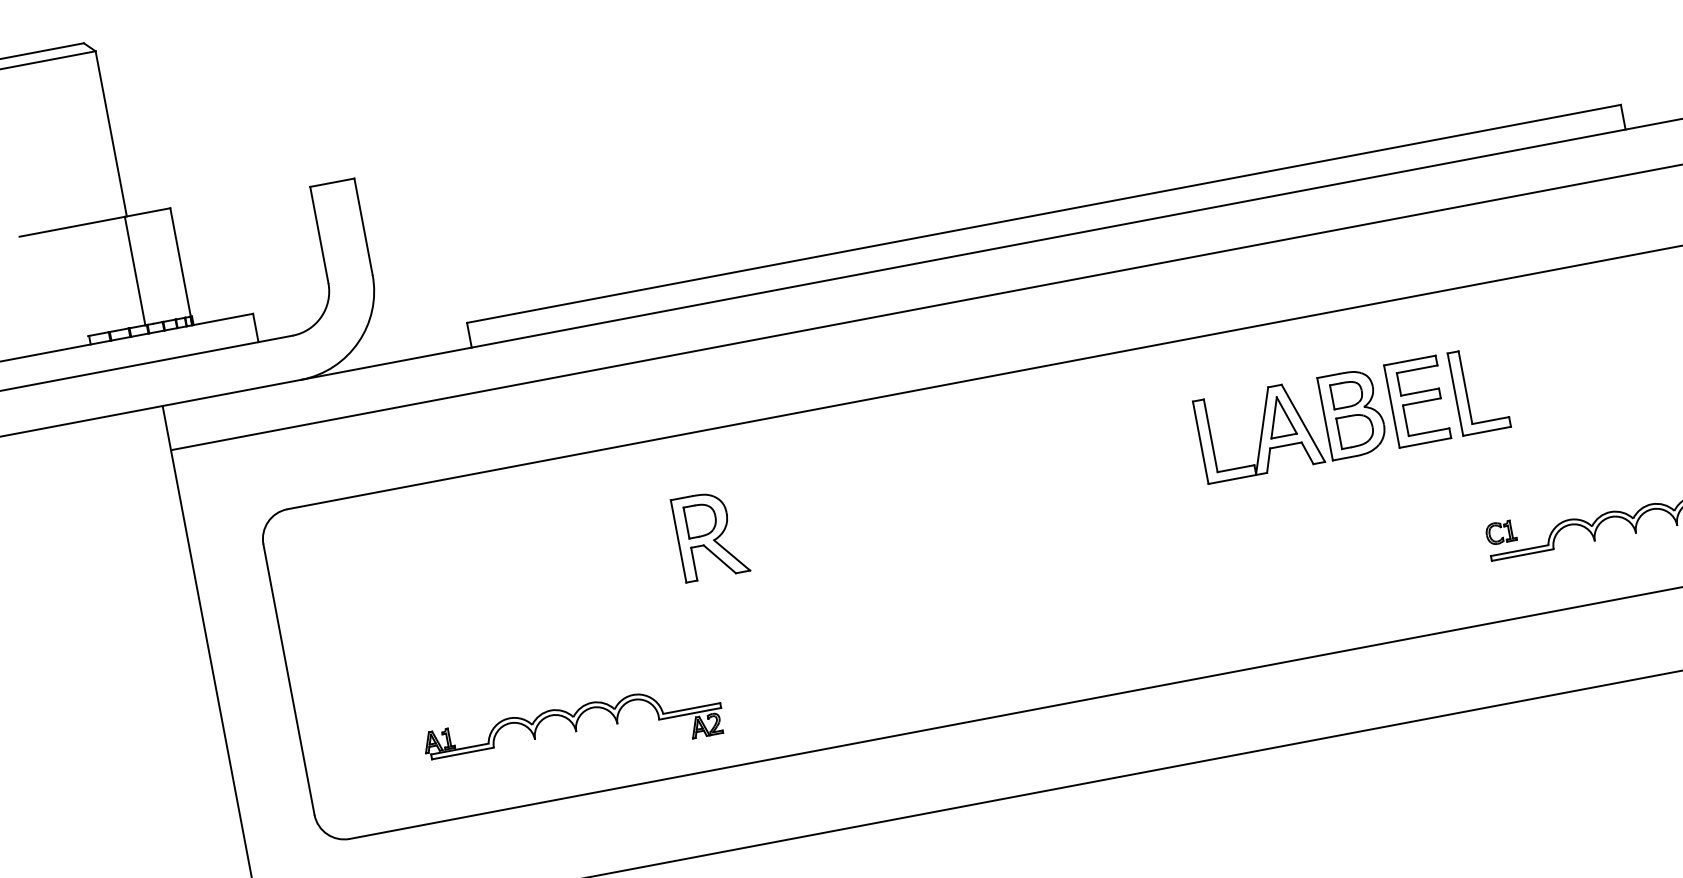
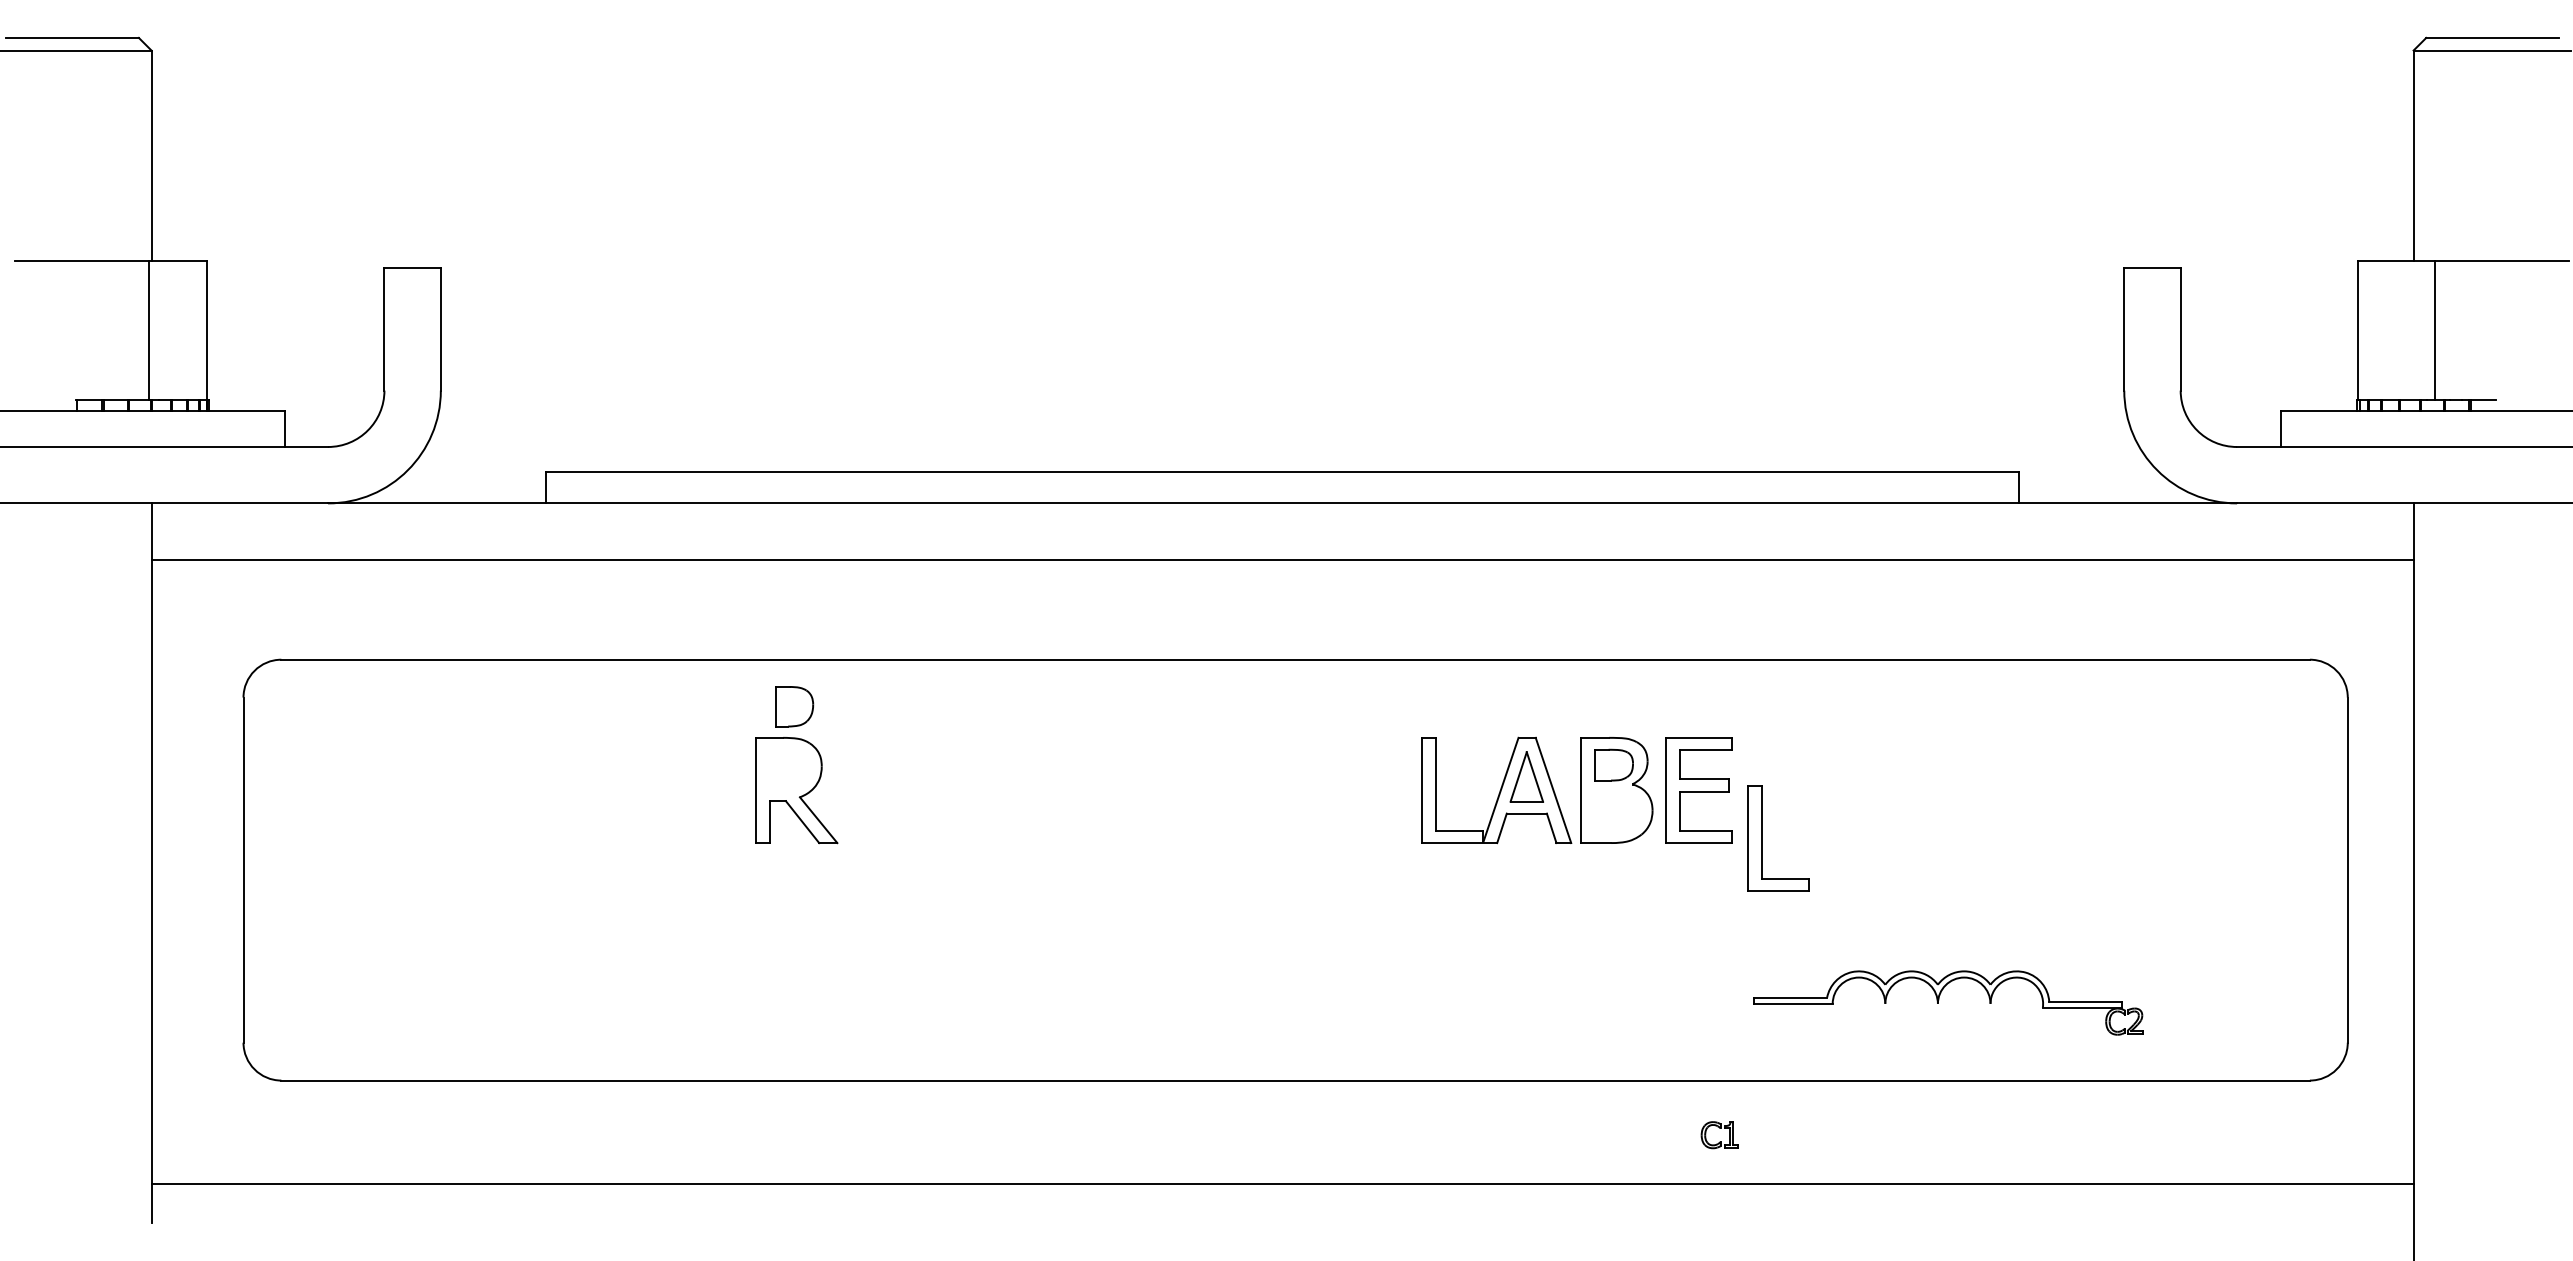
part: (1467, 392) -> (1762, 838), moved
part: (1355, 430) -> (1616, 811), removed
part: (701, 520) -> (794, 706), moved
part: (1500, 532) -> (1719, 1135), moved
part: (574, 732) -> (582, 1001), removed

